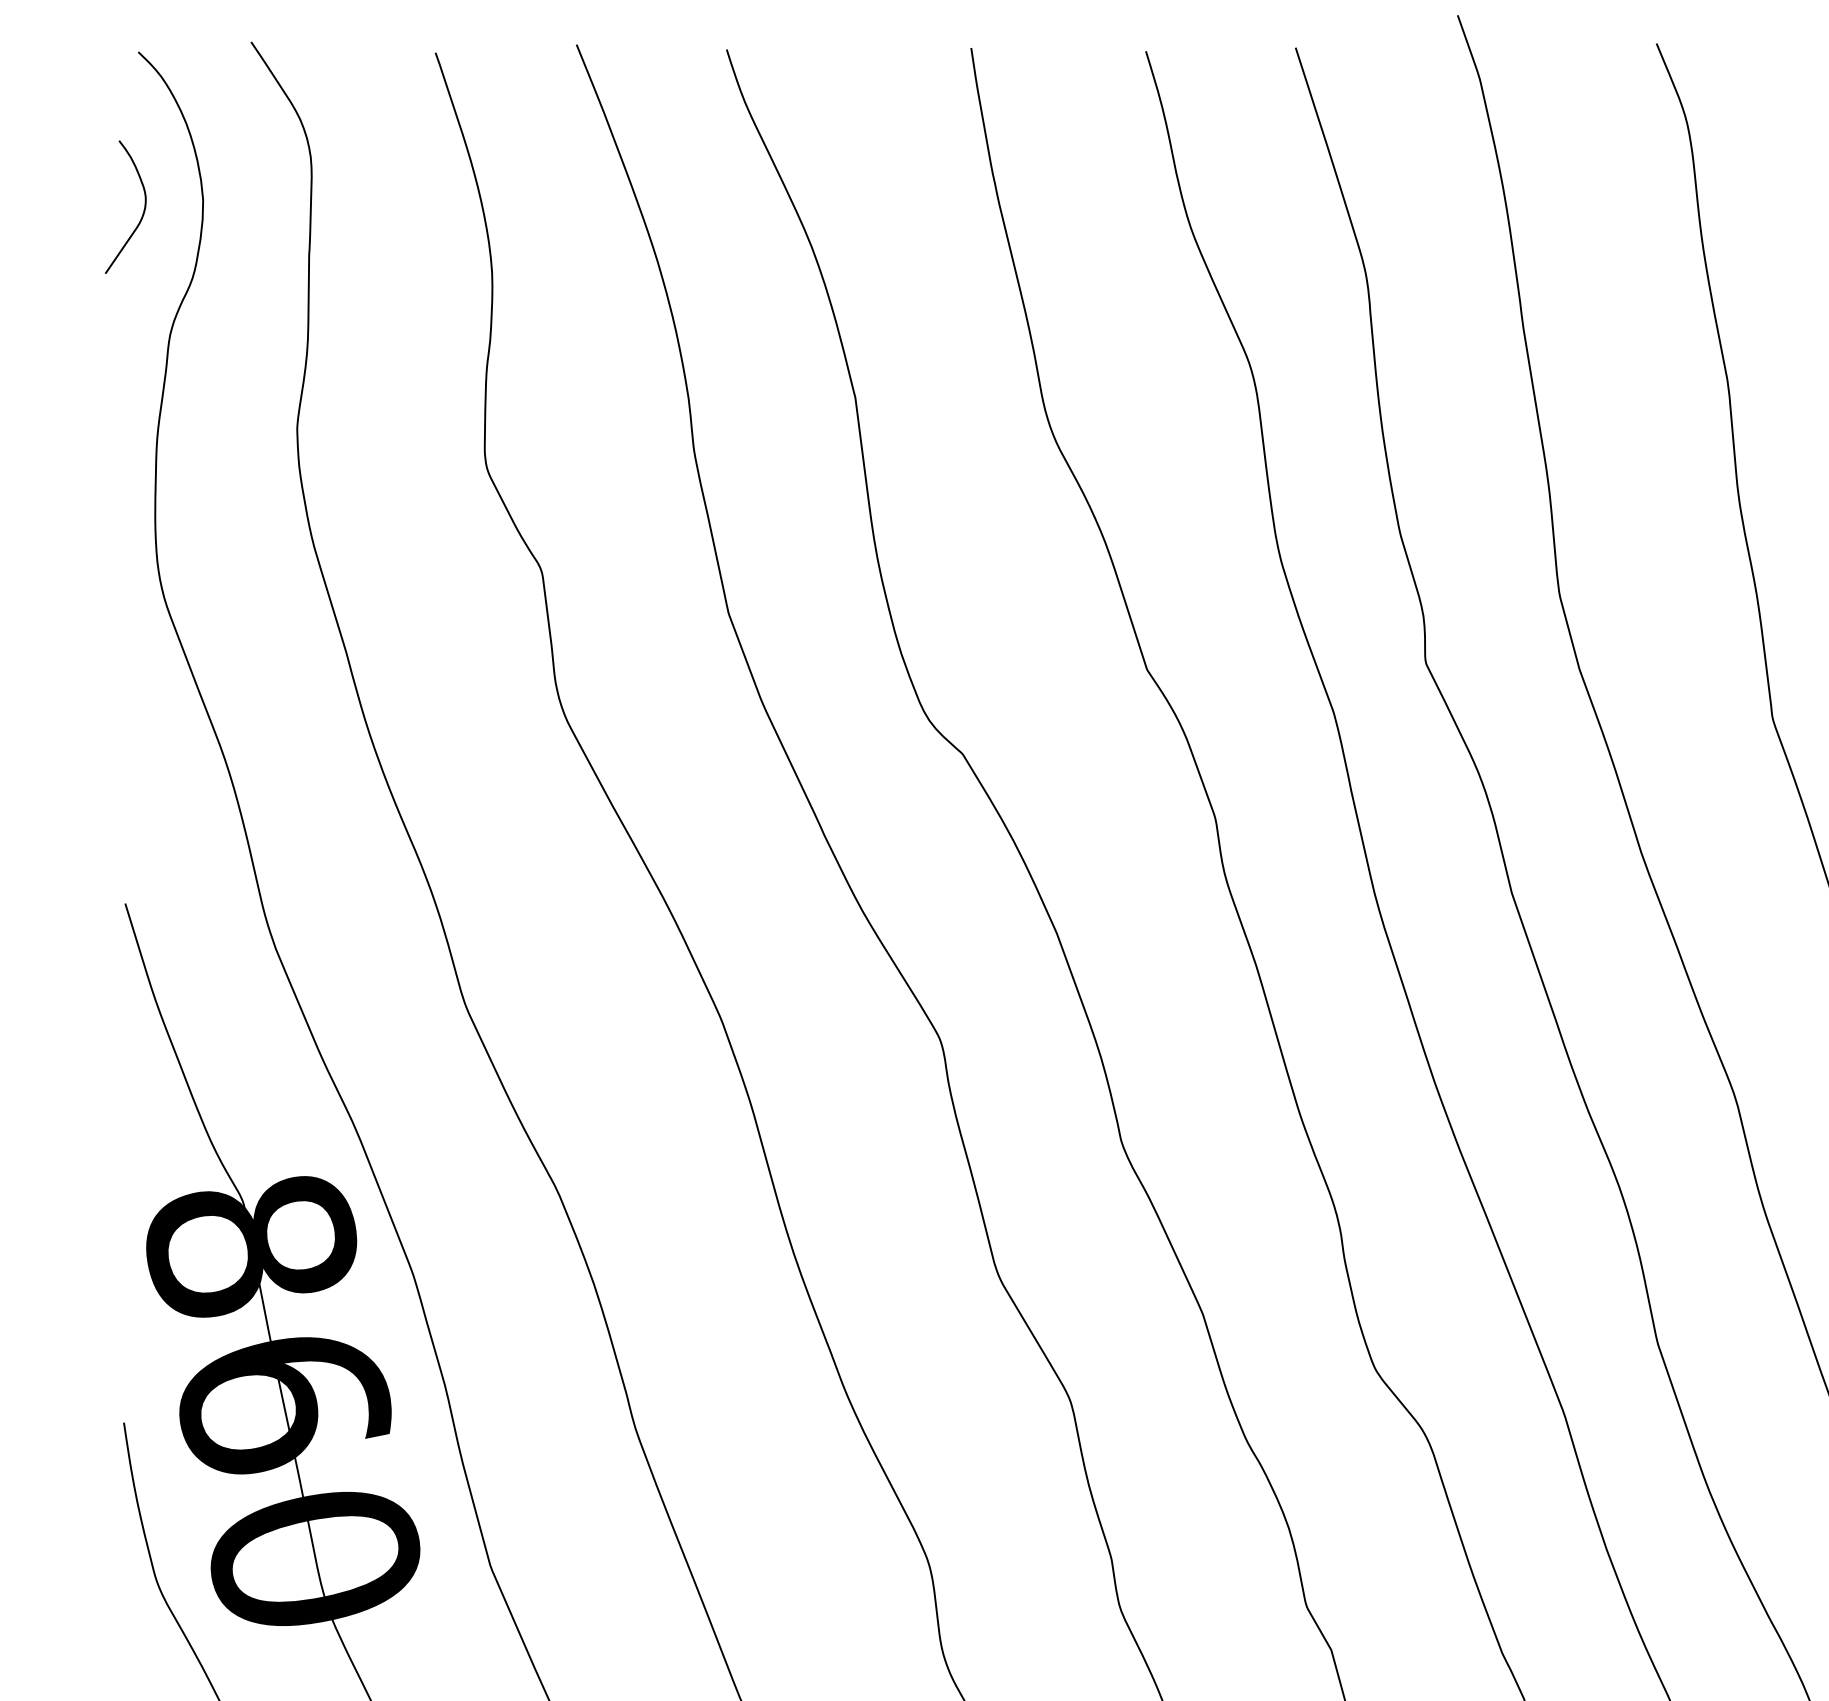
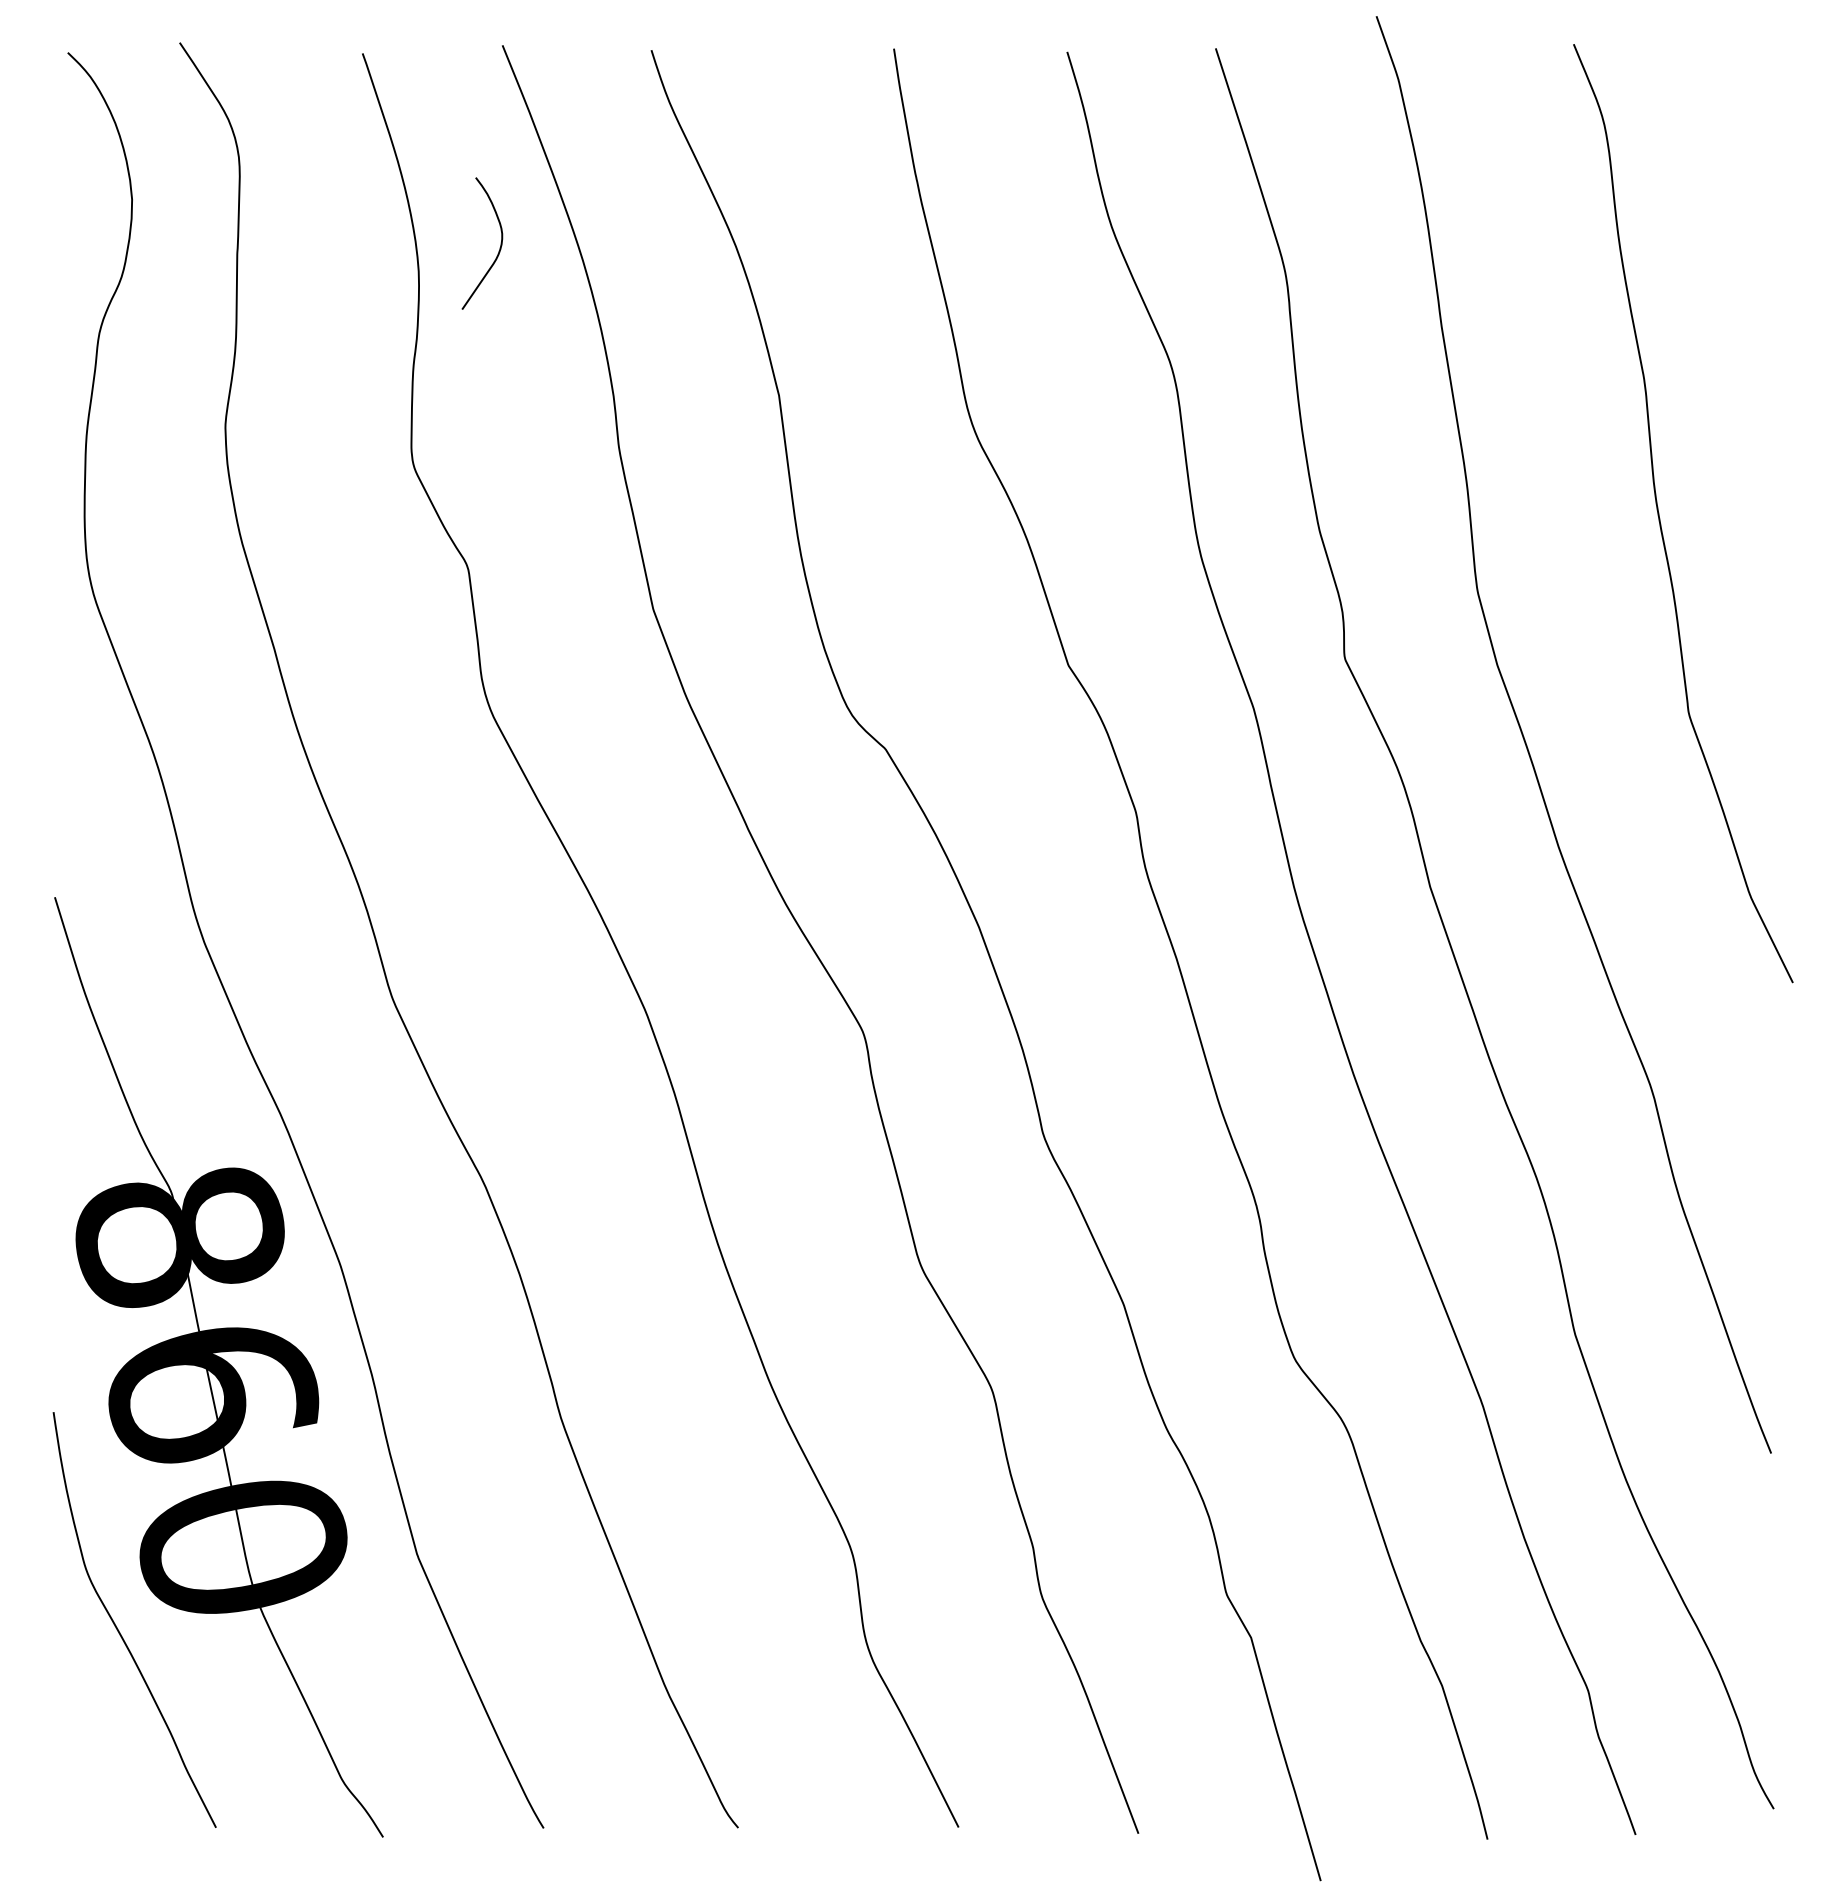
curve: (143, 211) -> (499, 247), moved

